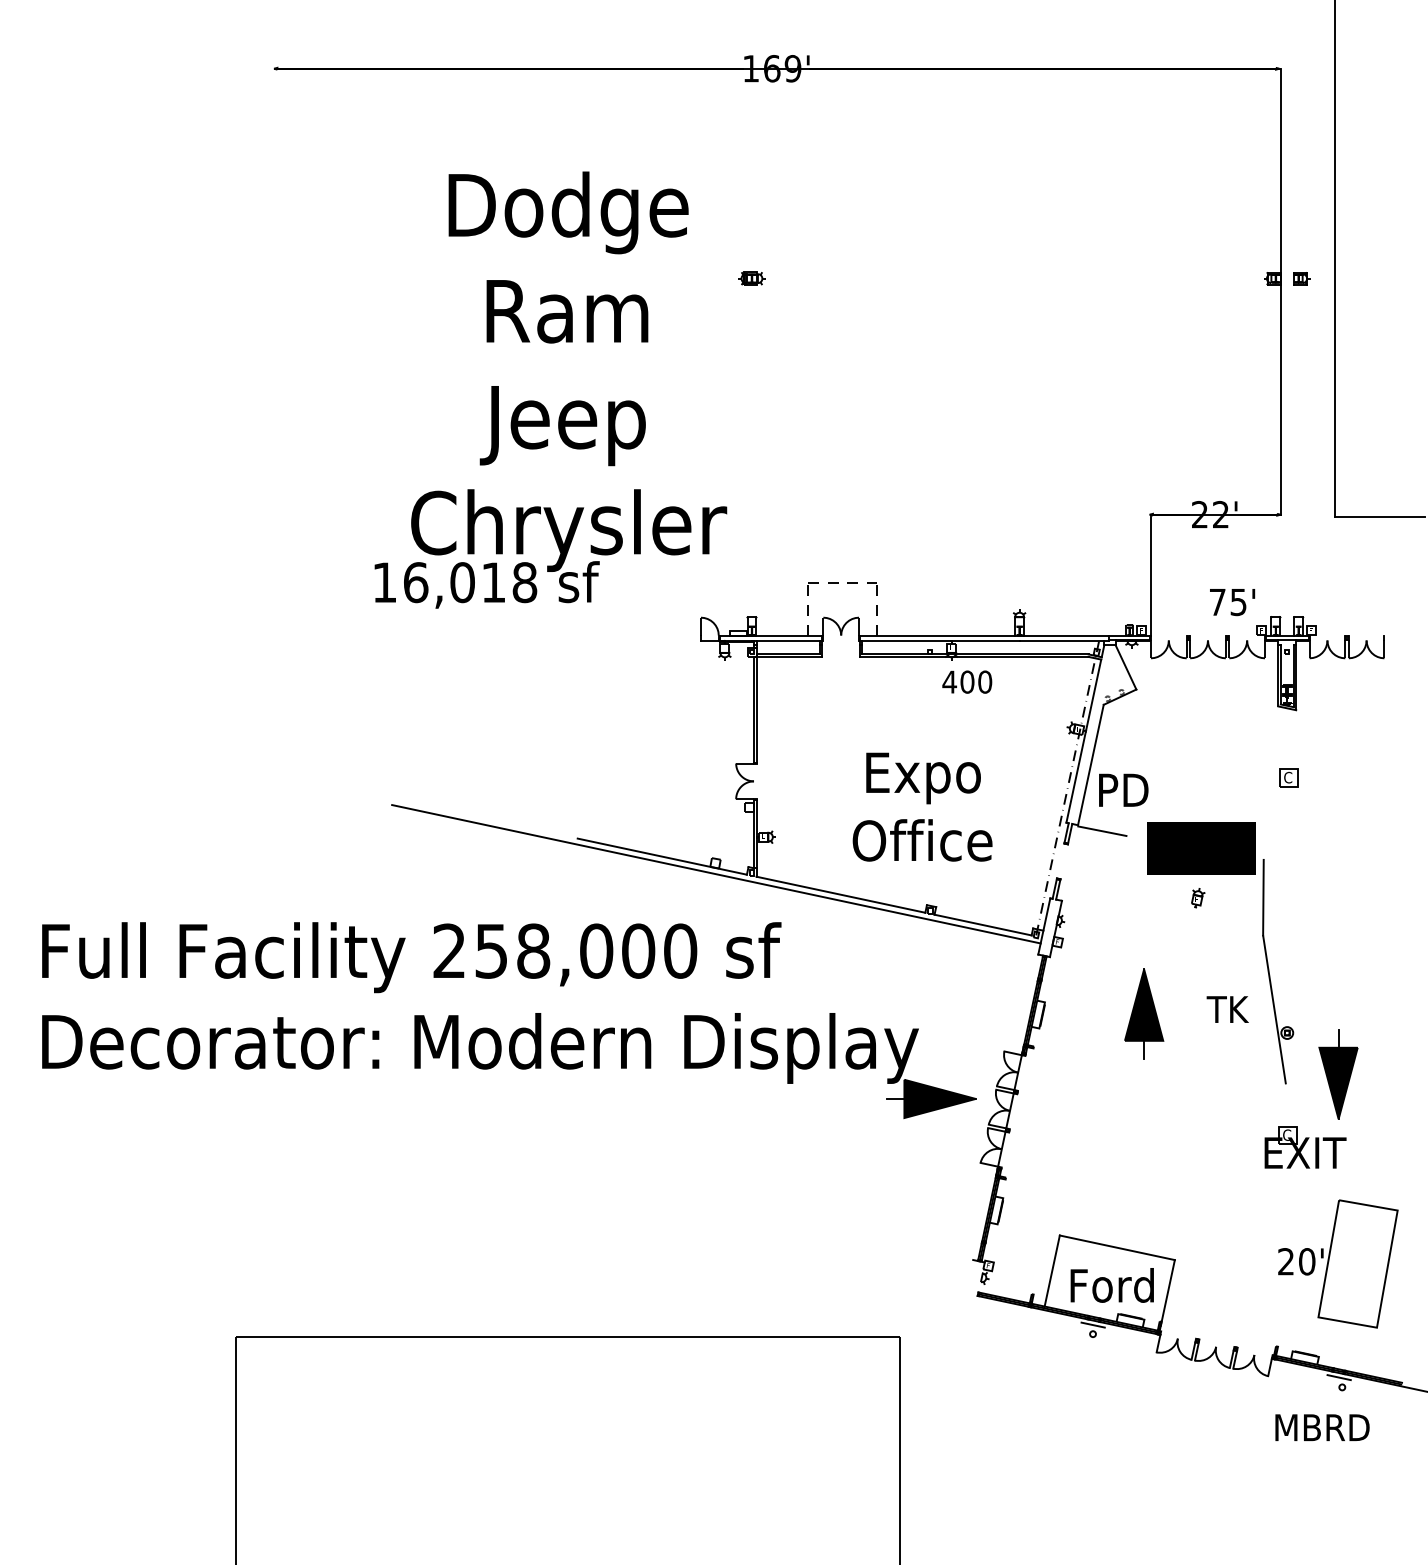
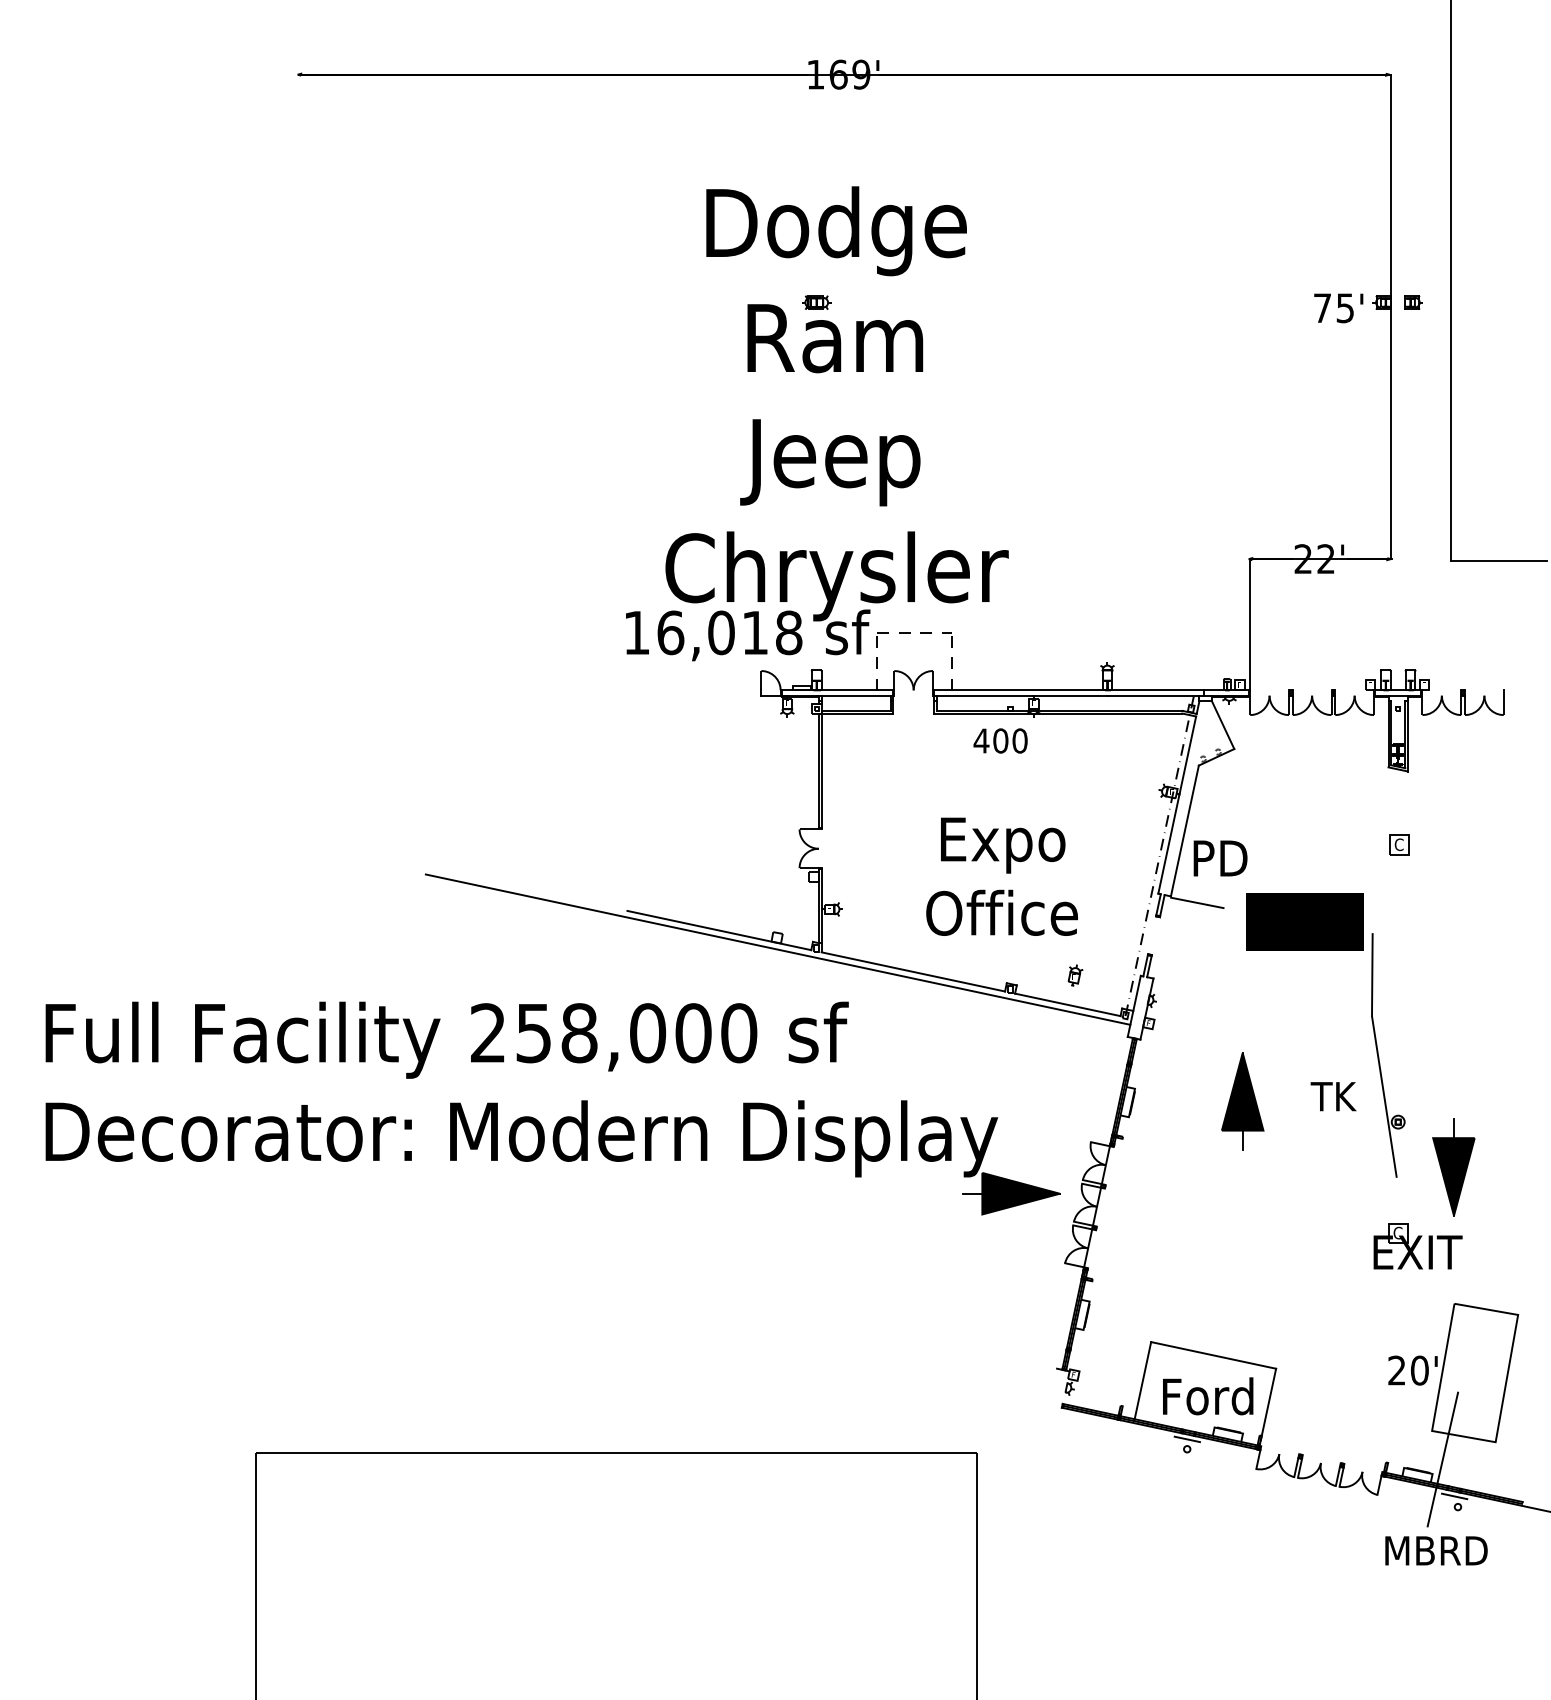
text: (551, 389) -> (817, 423), moved
text: (1232, 602) -> (1338, 308), moved
text: (967, 681) -> (1000, 740), moved
part: (1198, 898) -> (1075, 975), moved
line: (1328, 1343) -> (1442, 1459), added

